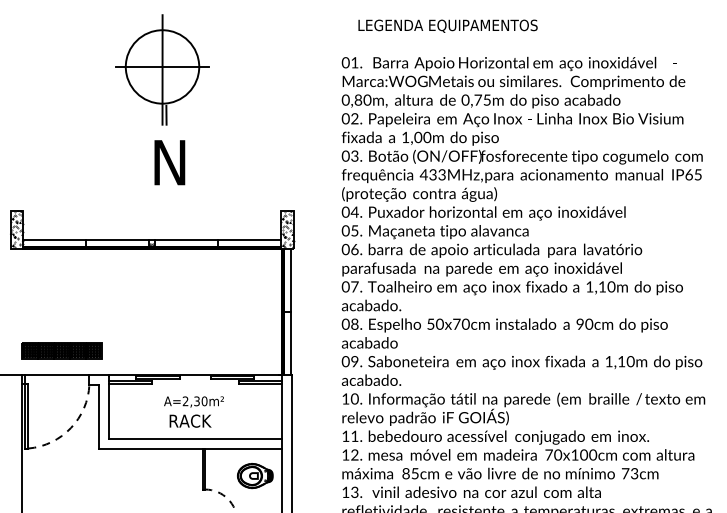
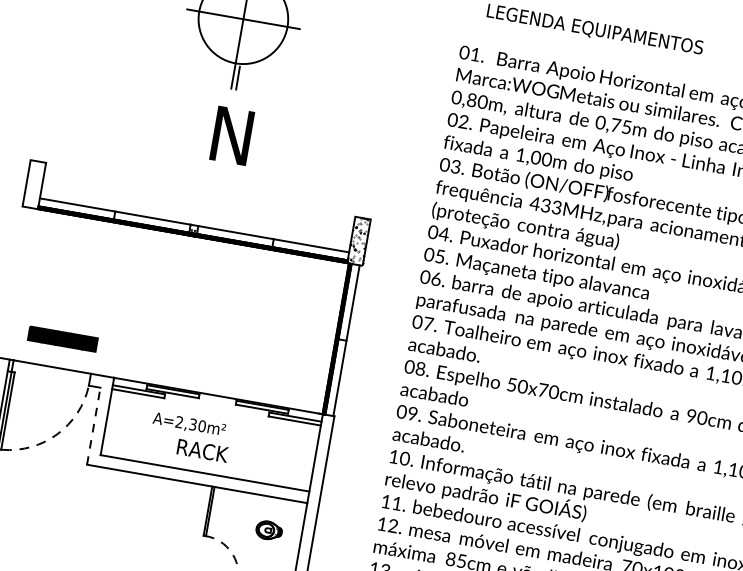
hatch: (16, 228) -> (33, 182), removed
part: (61, 350) -> (62, 338), size x0.7
text: (193, 401) -> (188, 424), moved
line: (99, 416) -> (94, 426), solid -> dashed
part: (255, 476) -> (269, 531), size x0.6

